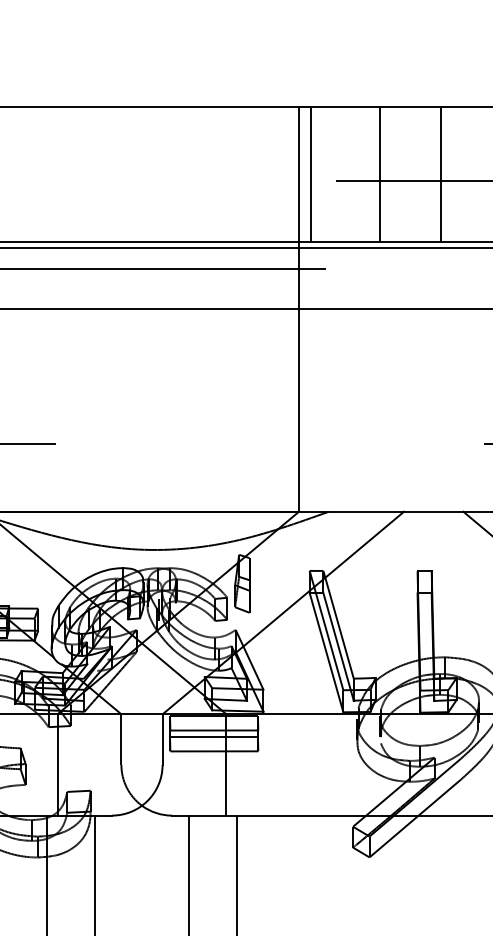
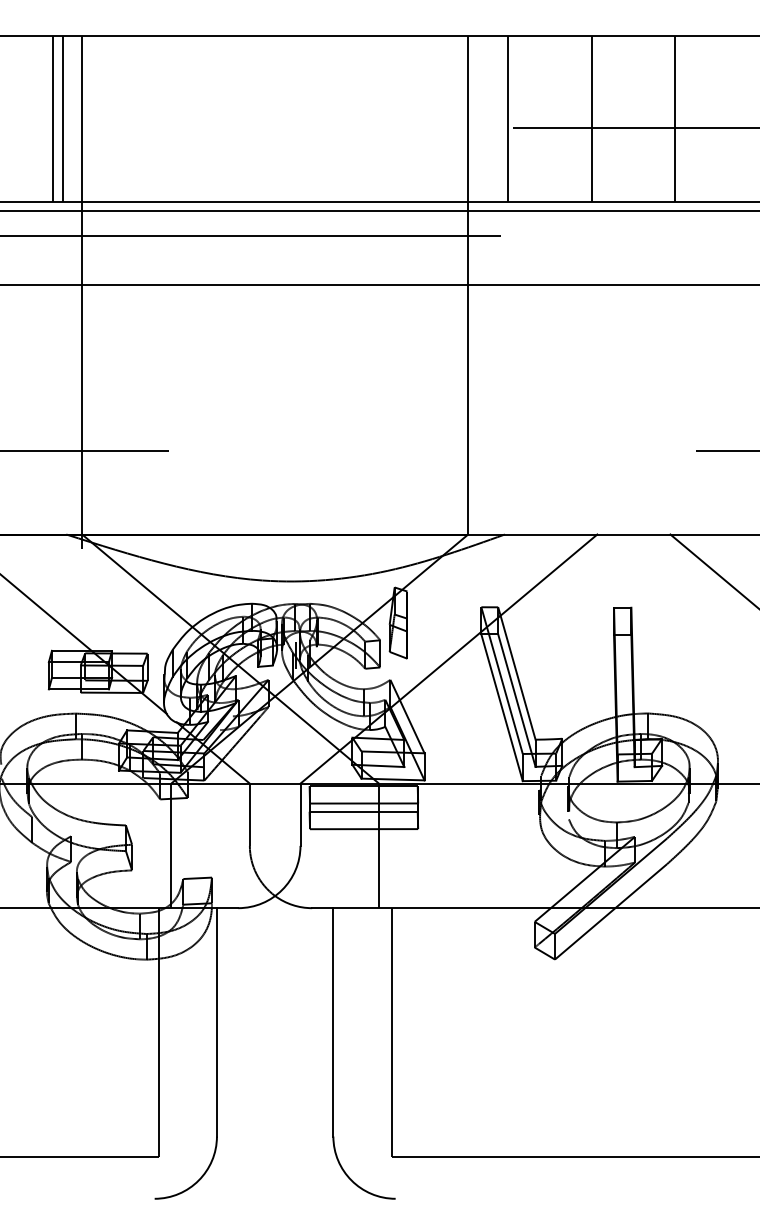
line: (310, 174) -> (507, 119), moved
line: (379, 174) -> (592, 119), moved
line: (440, 174) -> (675, 119), moved

